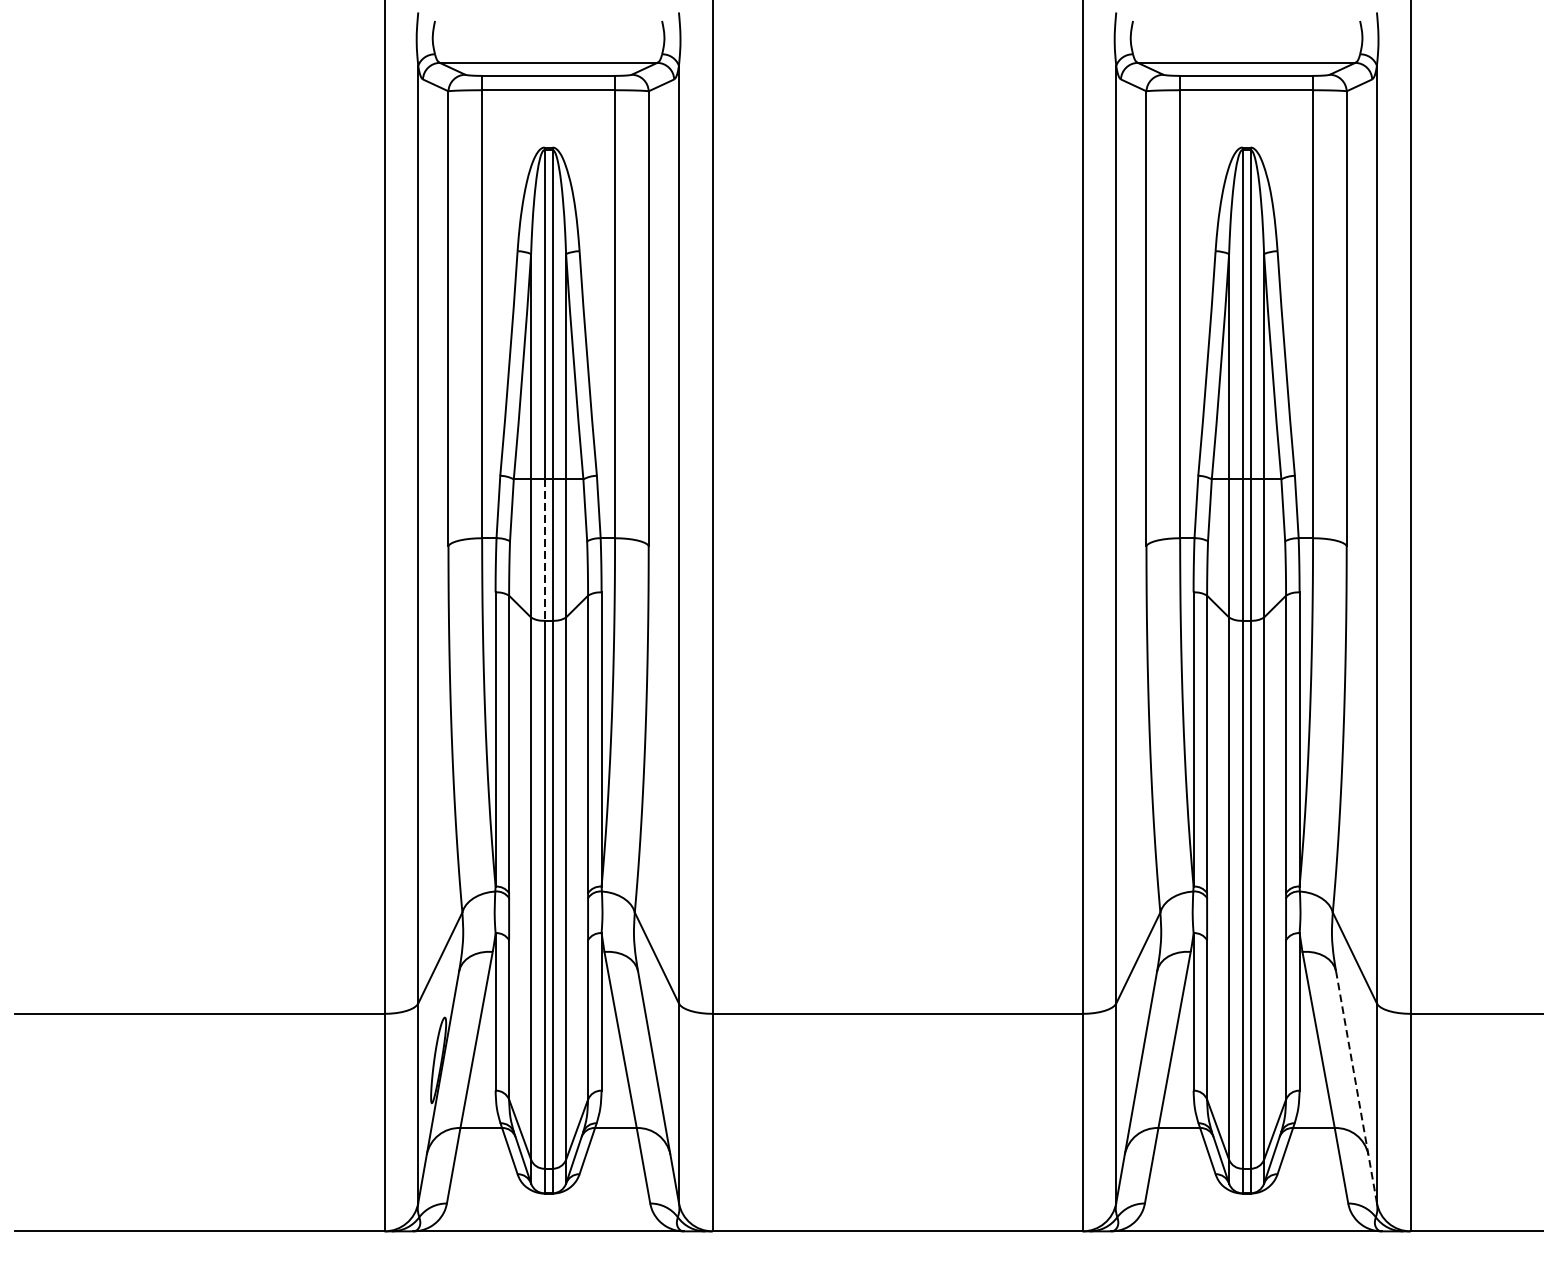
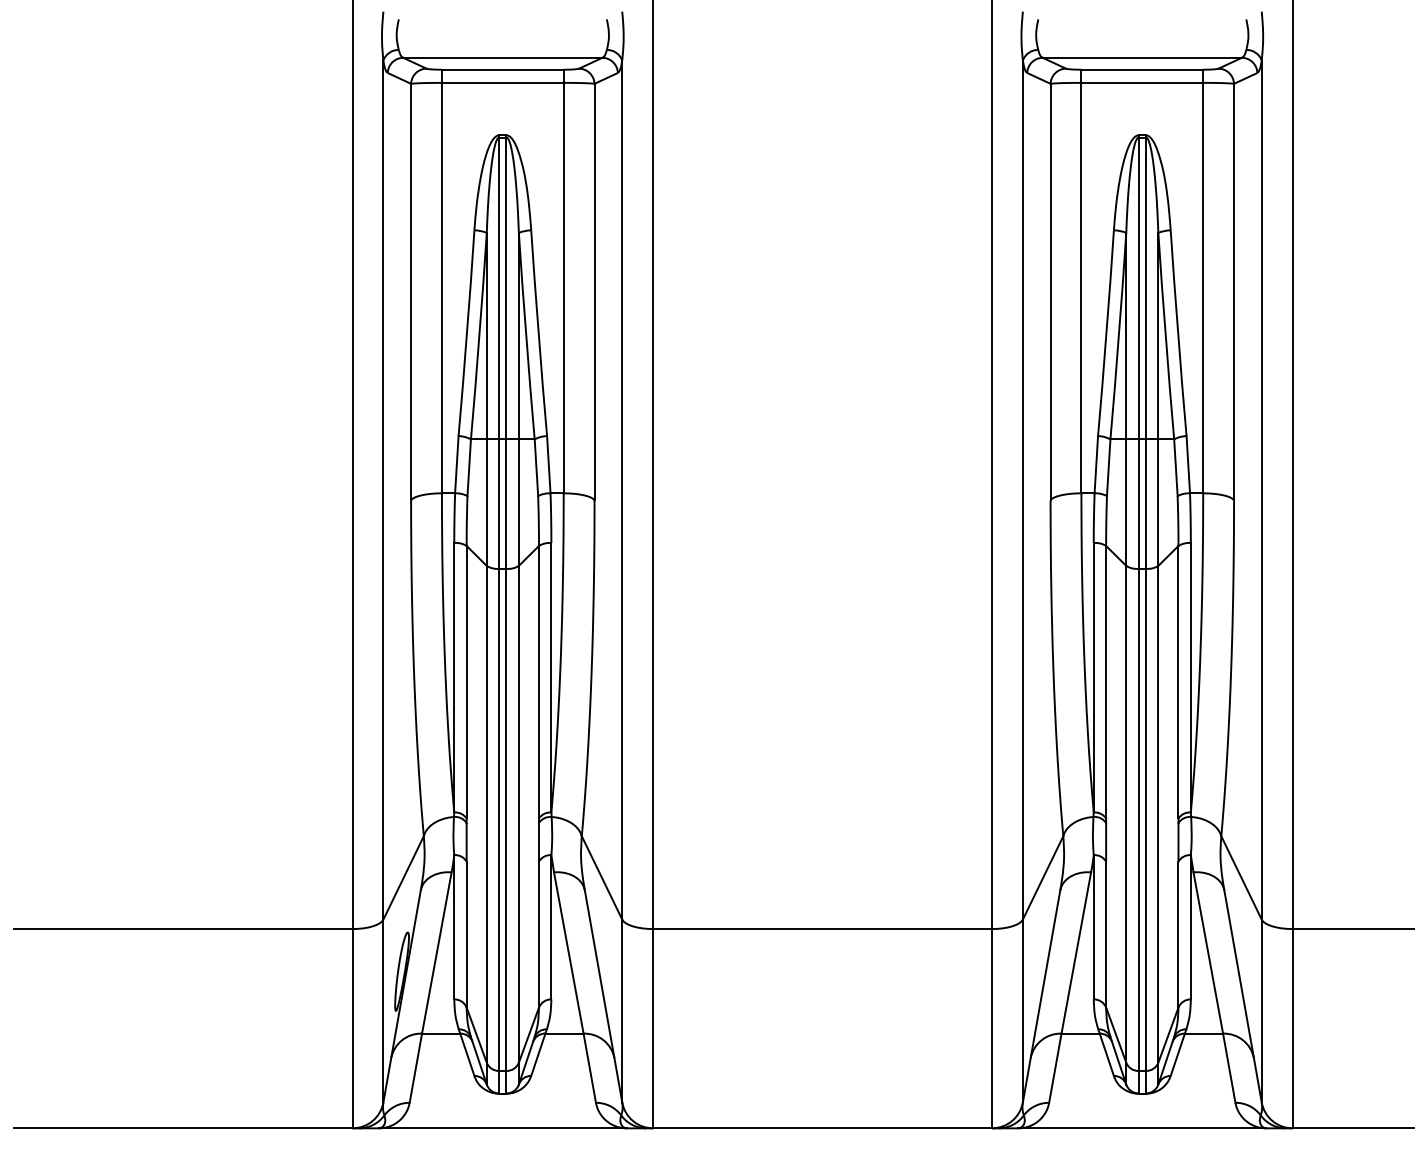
line: (544, 550) -> (499, 504), dashed -> solid
line: (1357, 1087) -> (1243, 996), dashed -> solid

